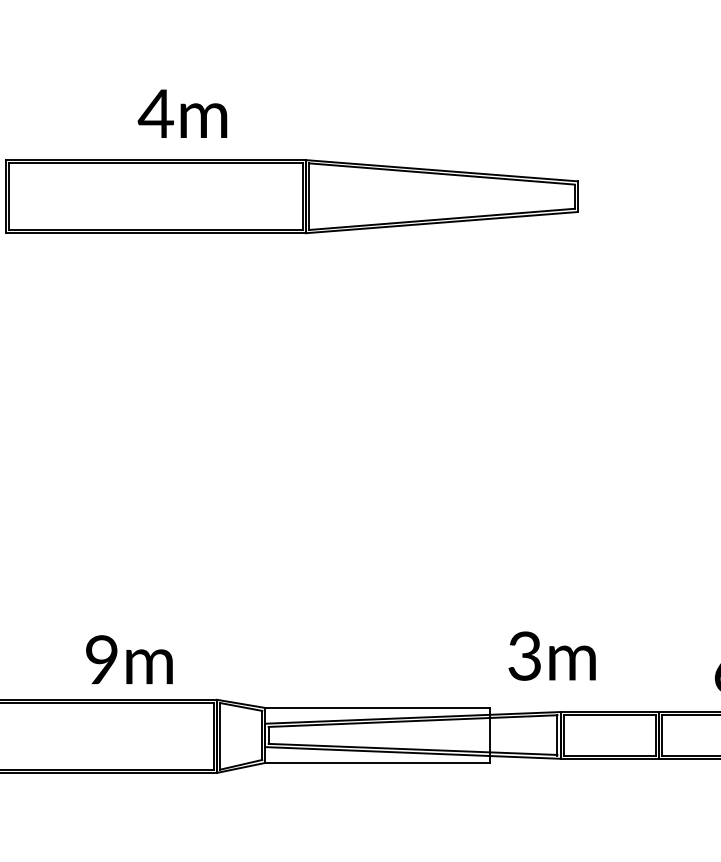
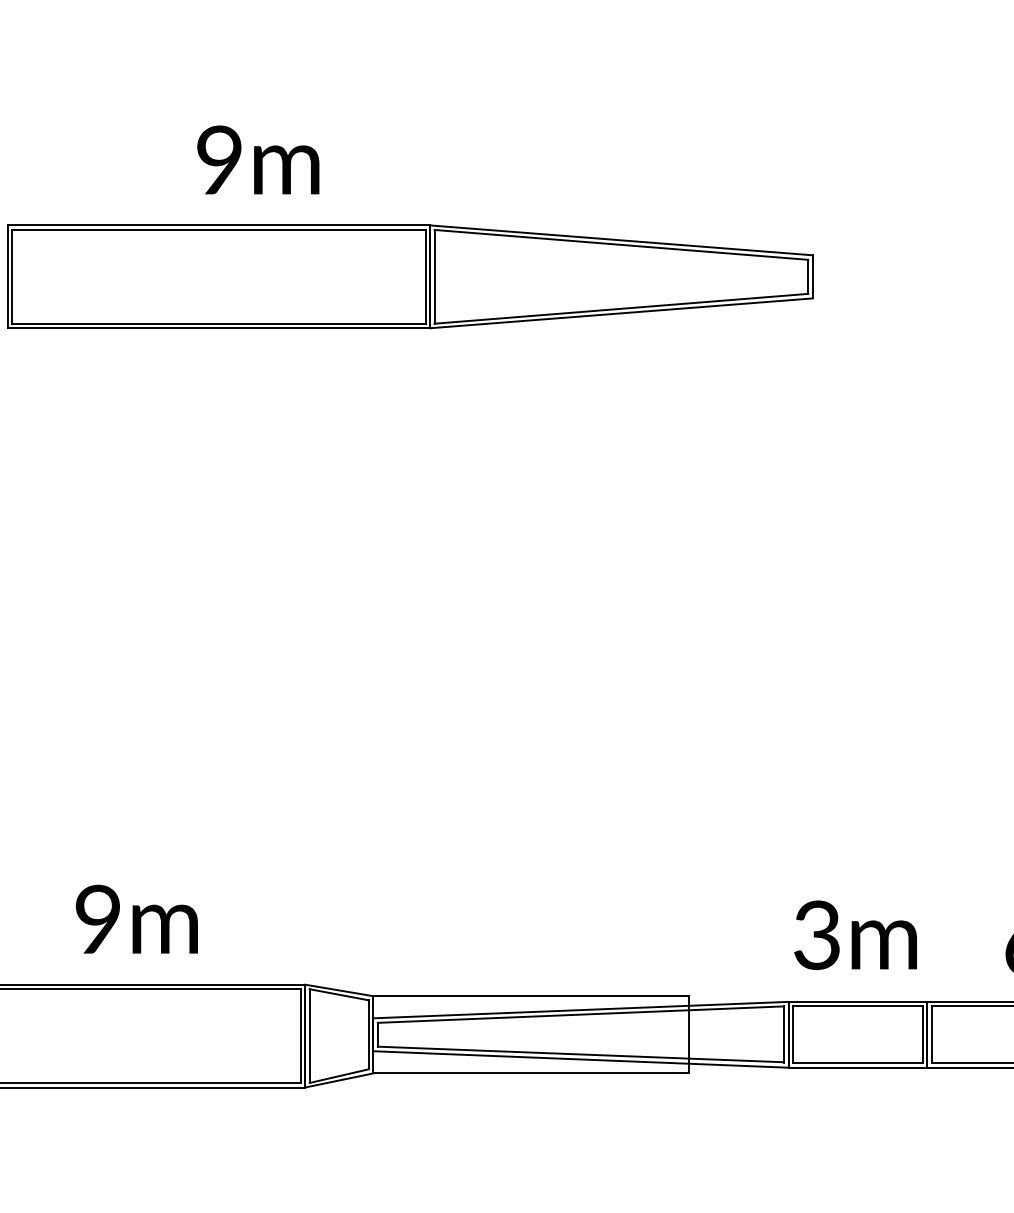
text: (155, 113) -> (218, 159), 4m -> 9m
text: (552, 655) -> (855, 934), moved
text: (129, 659) -> (136, 918), moved

